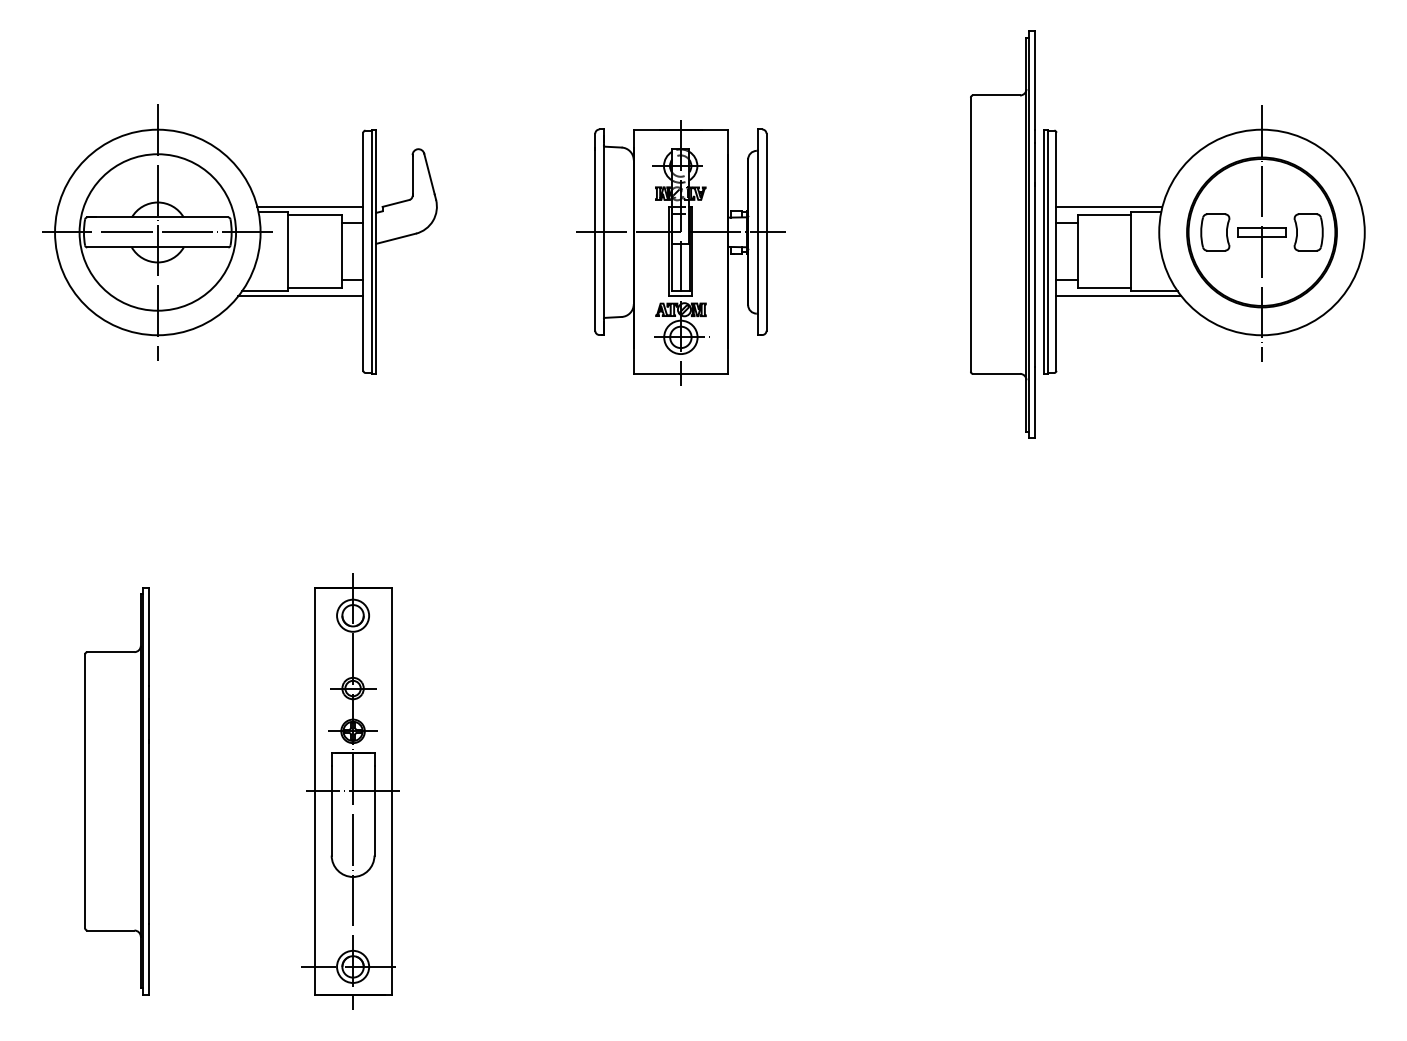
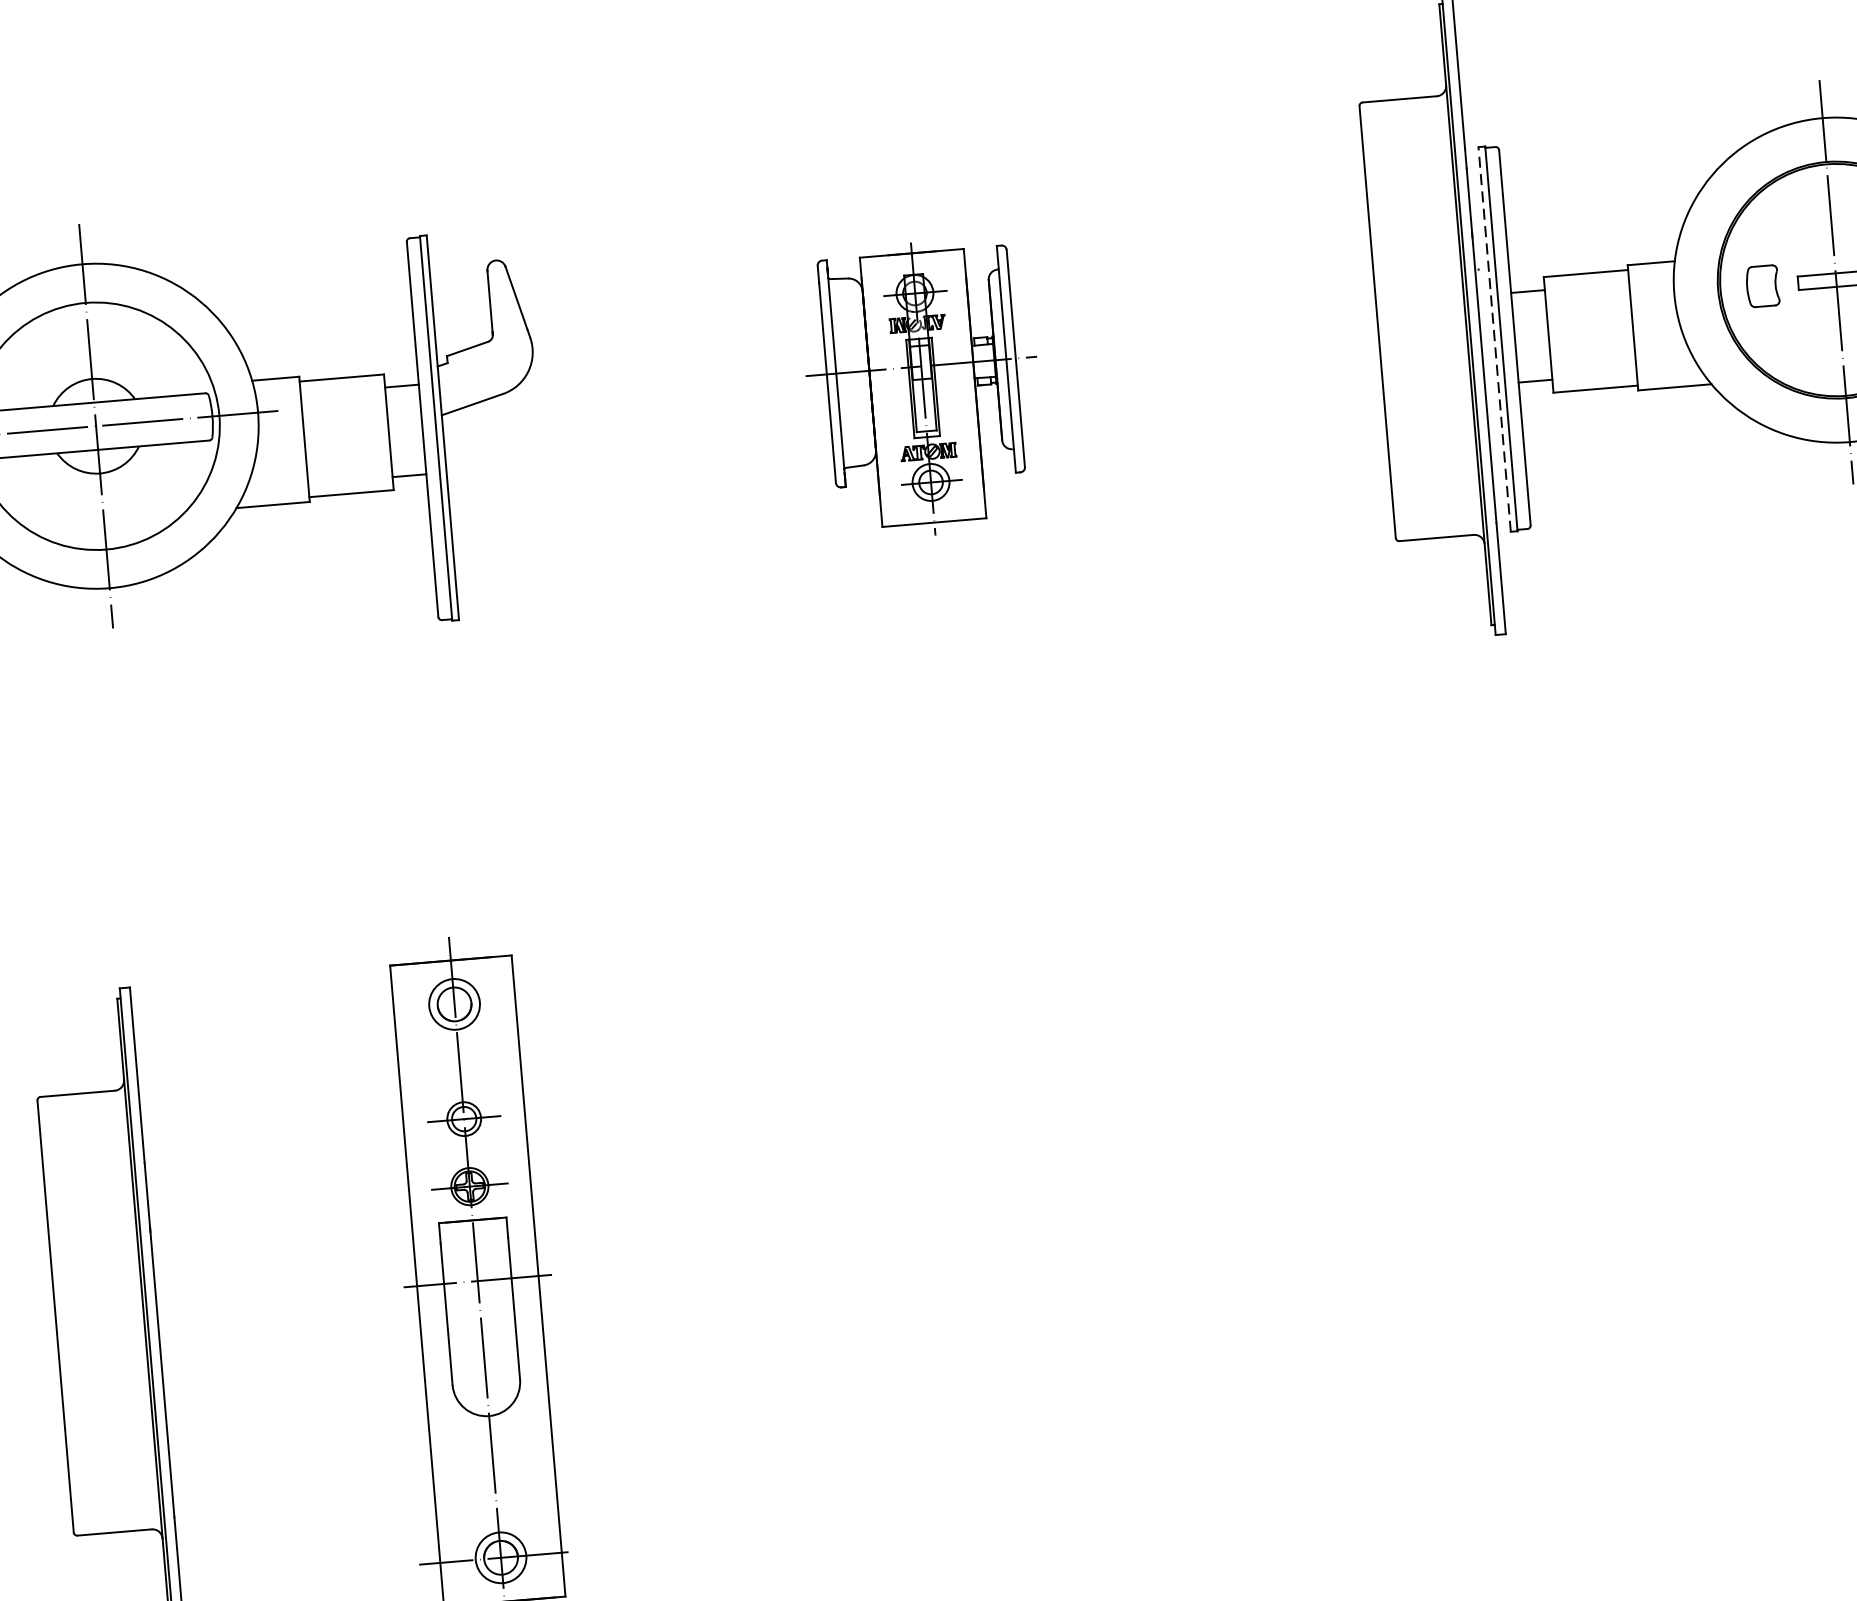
line: (310, 207) -> (333, 366), removed
line: (1109, 207) -> (1592, 260), removed
part: (1215, 232) -> (1762, 286), size x0.7
line: (1043, 251) -> (1494, 339), solid -> dashed
part: (680, 252) -> (922, 388), size x0.7
line: (300, 296) -> (329, 508), removed
line: (1118, 296) -> (1618, 399), removed

